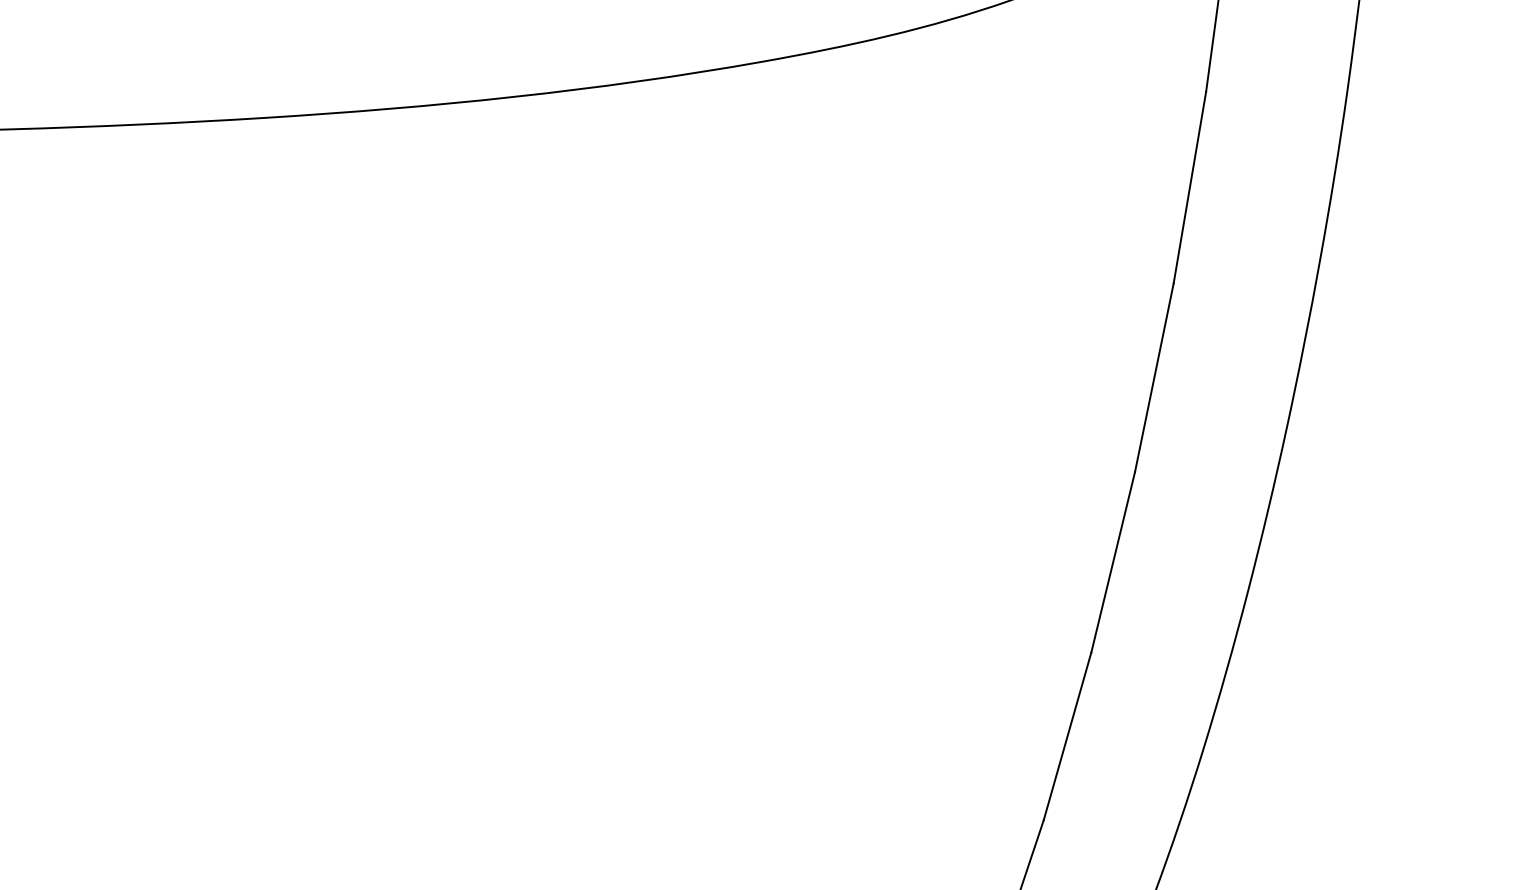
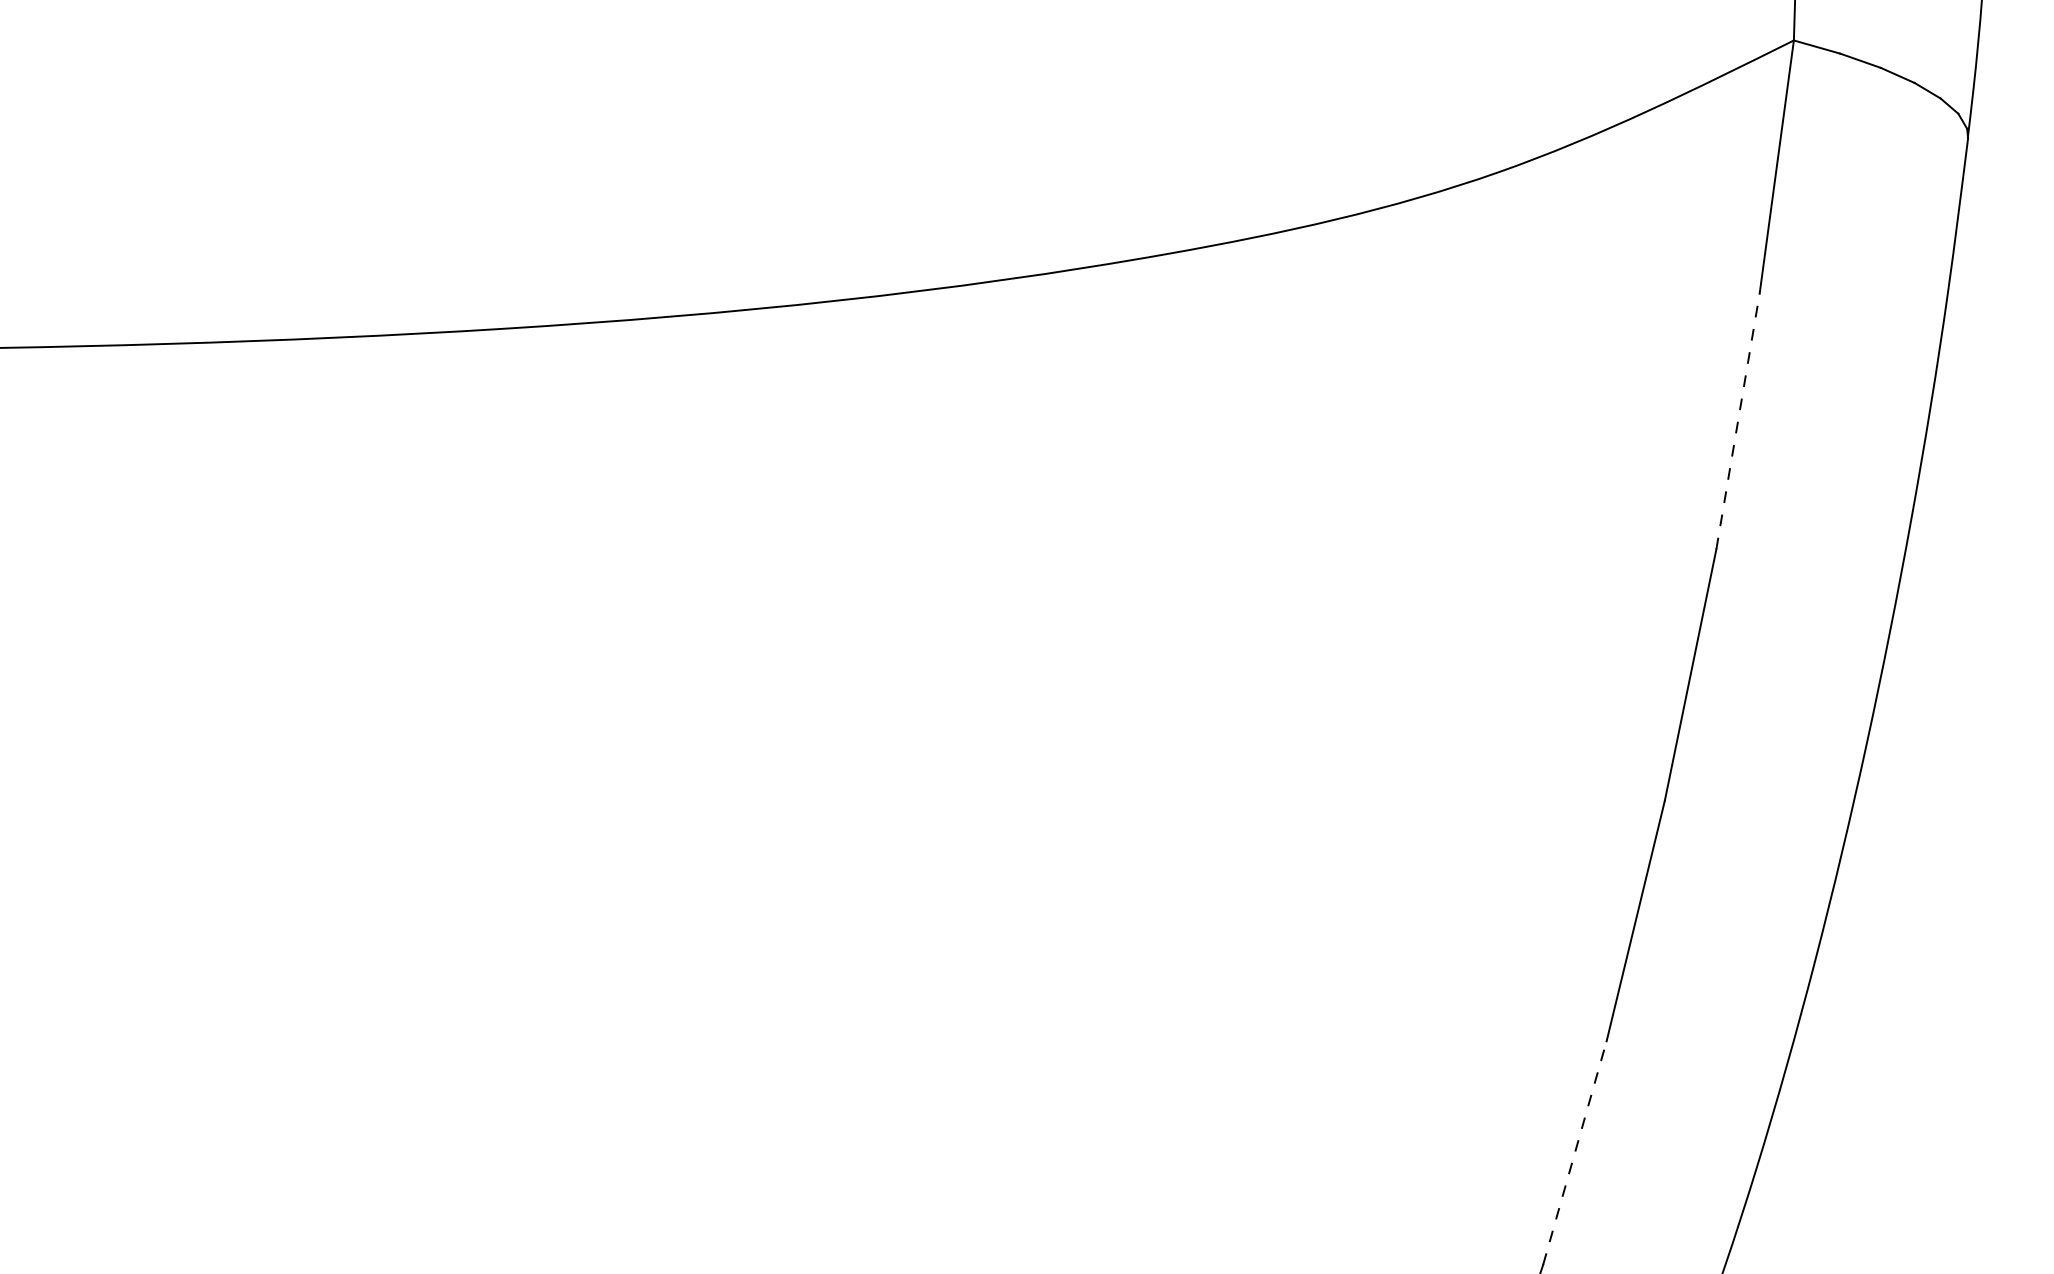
line: (1190, 187) -> (1738, 421), solid -> dashed
line: (1067, 736) -> (1575, 1152), solid -> dashed

